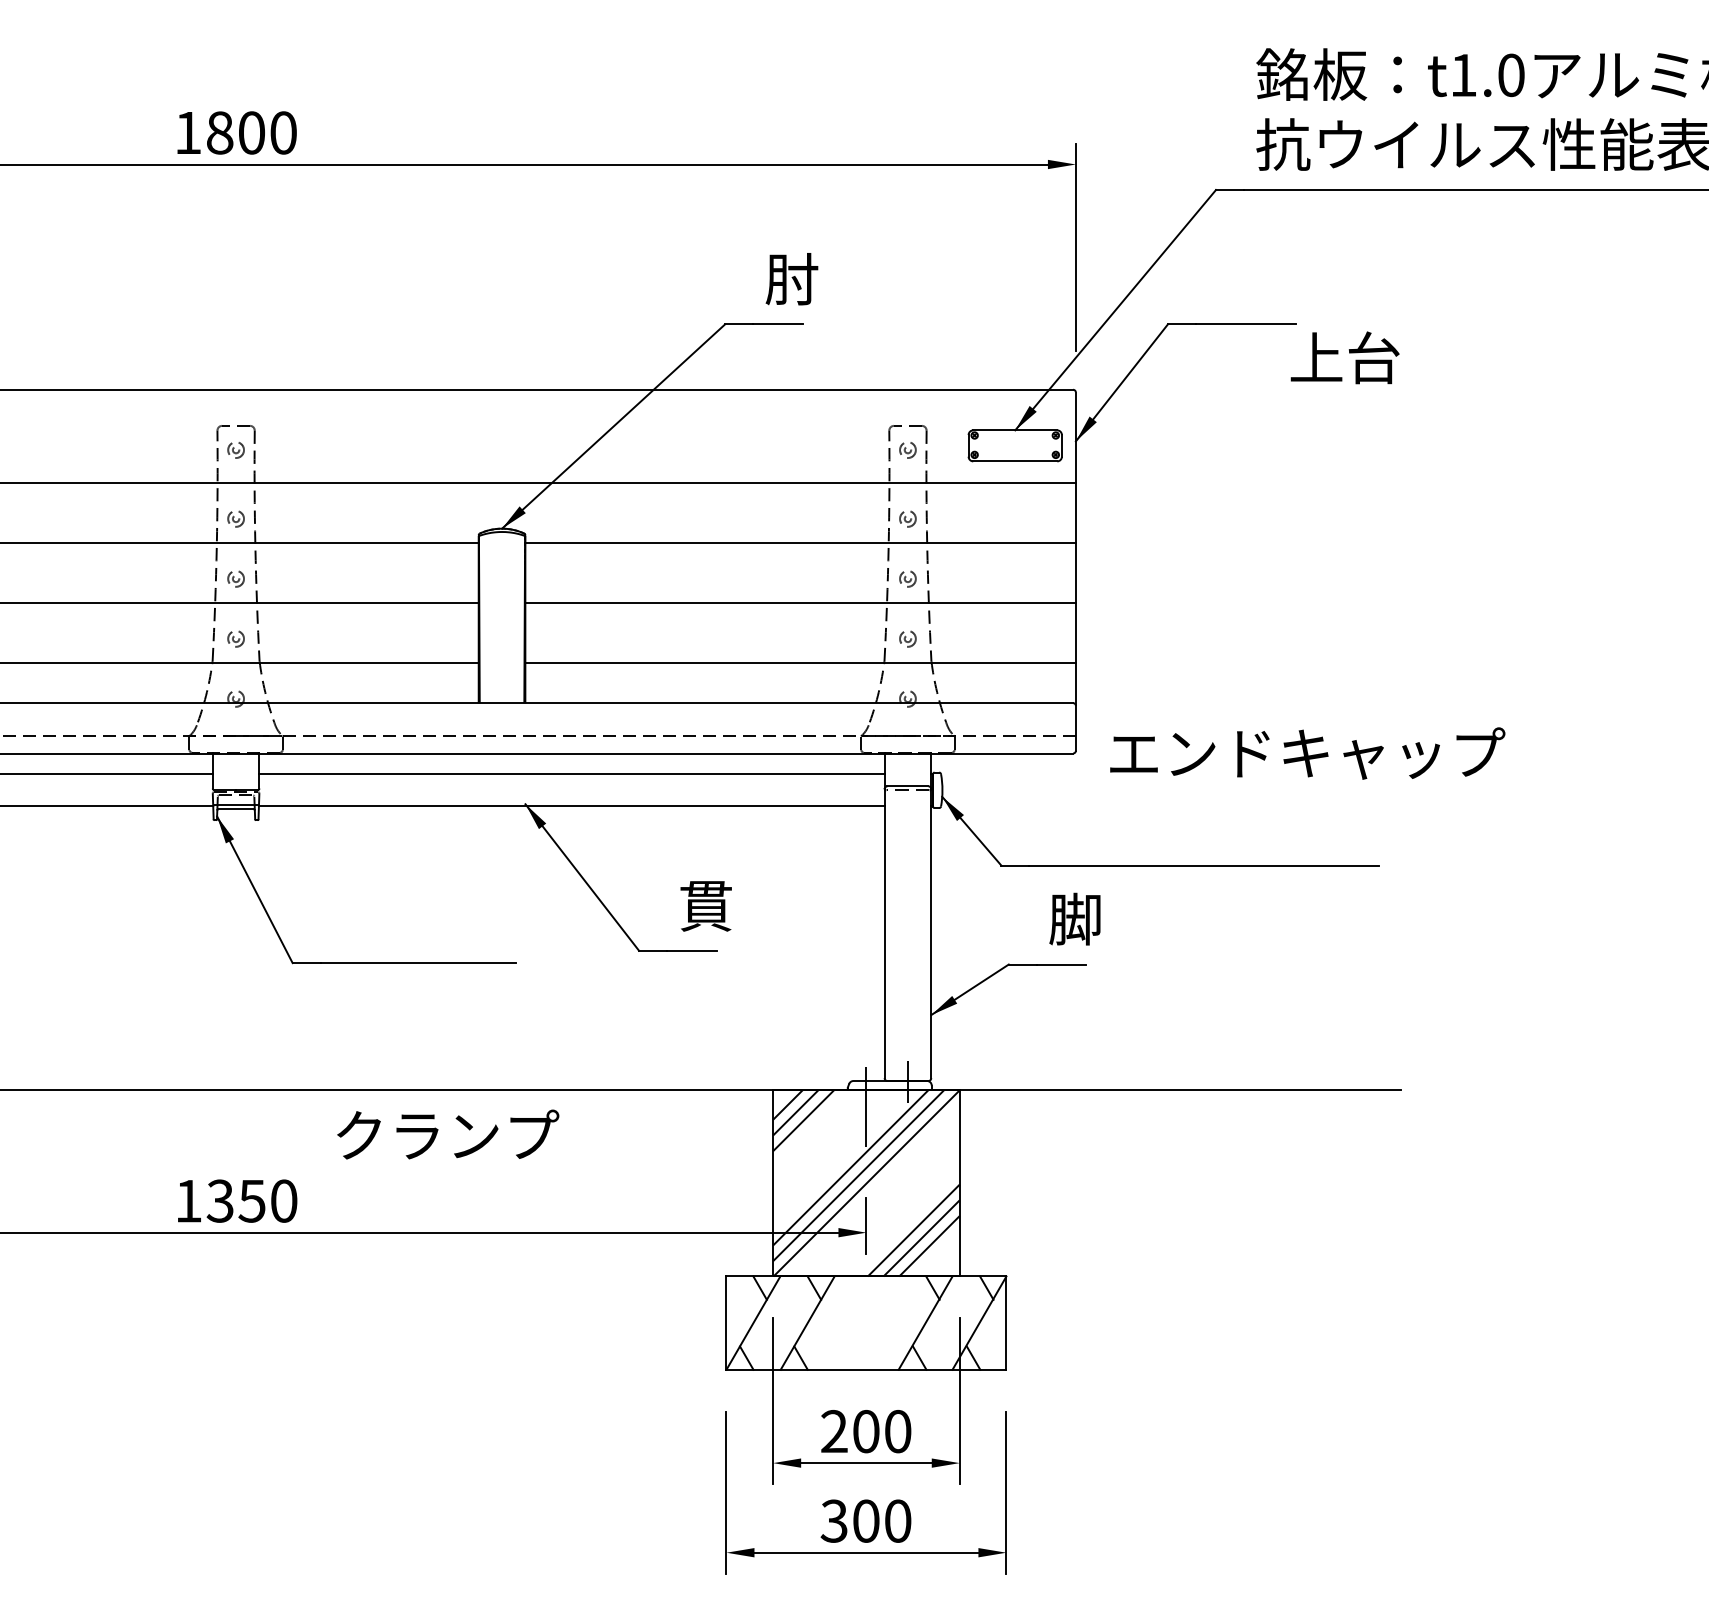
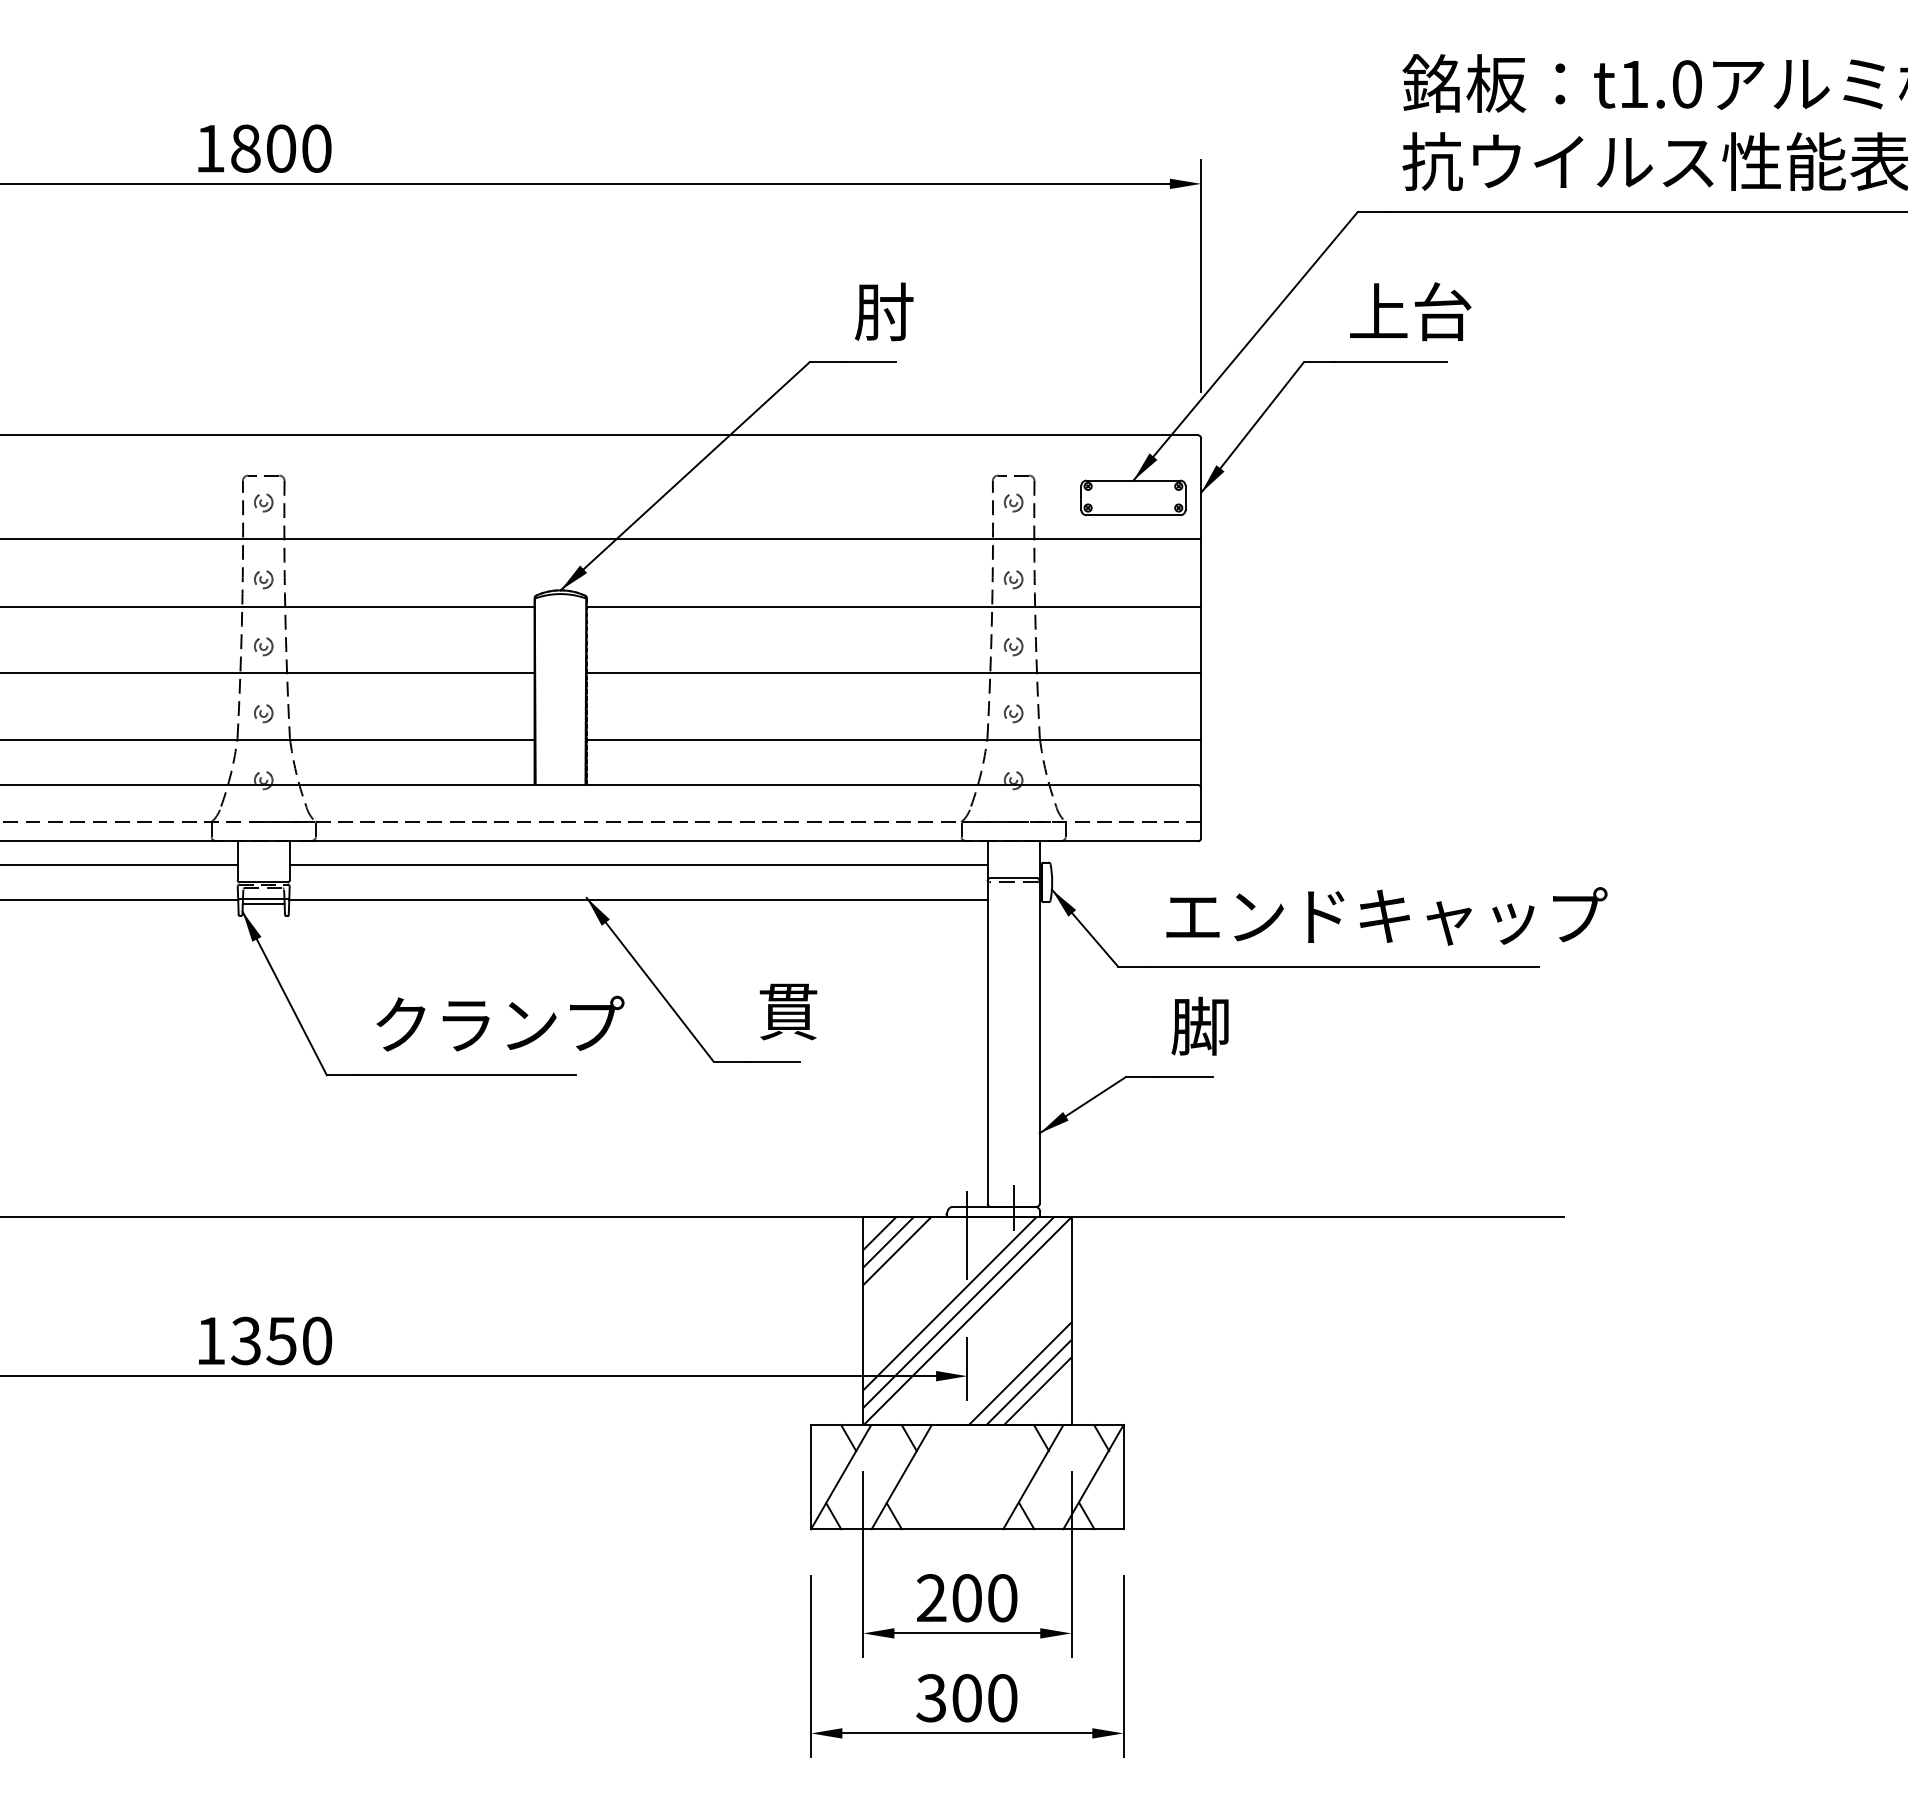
text: (1345, 357) -> (1410, 311), moved
text: (1307, 753) -> (1386, 916), moved
text: (448, 1134) -> (500, 1023), moved

